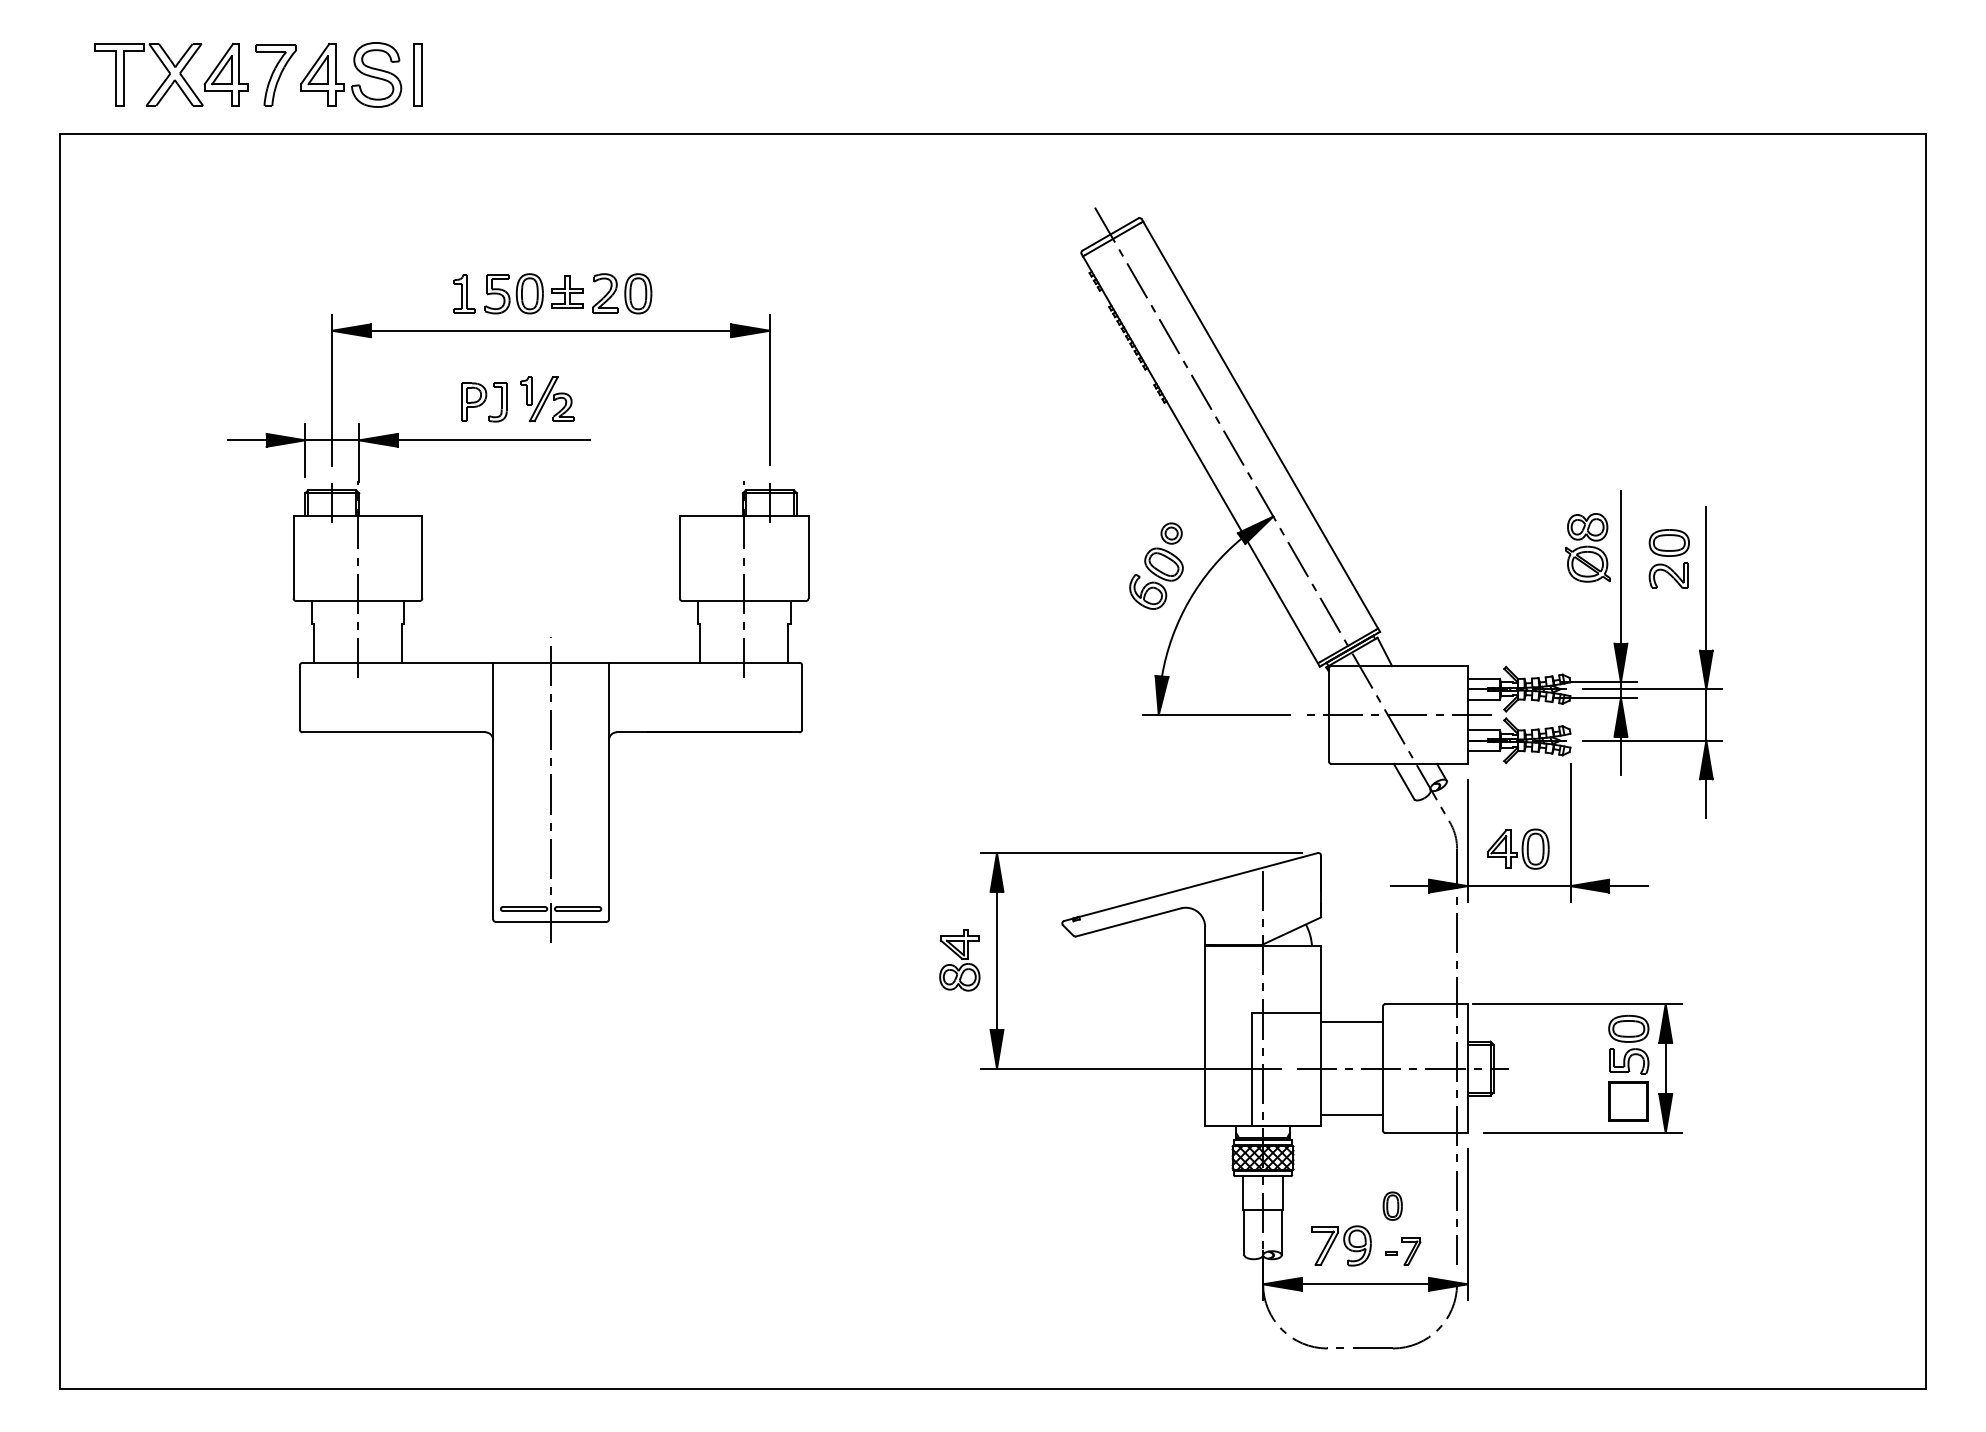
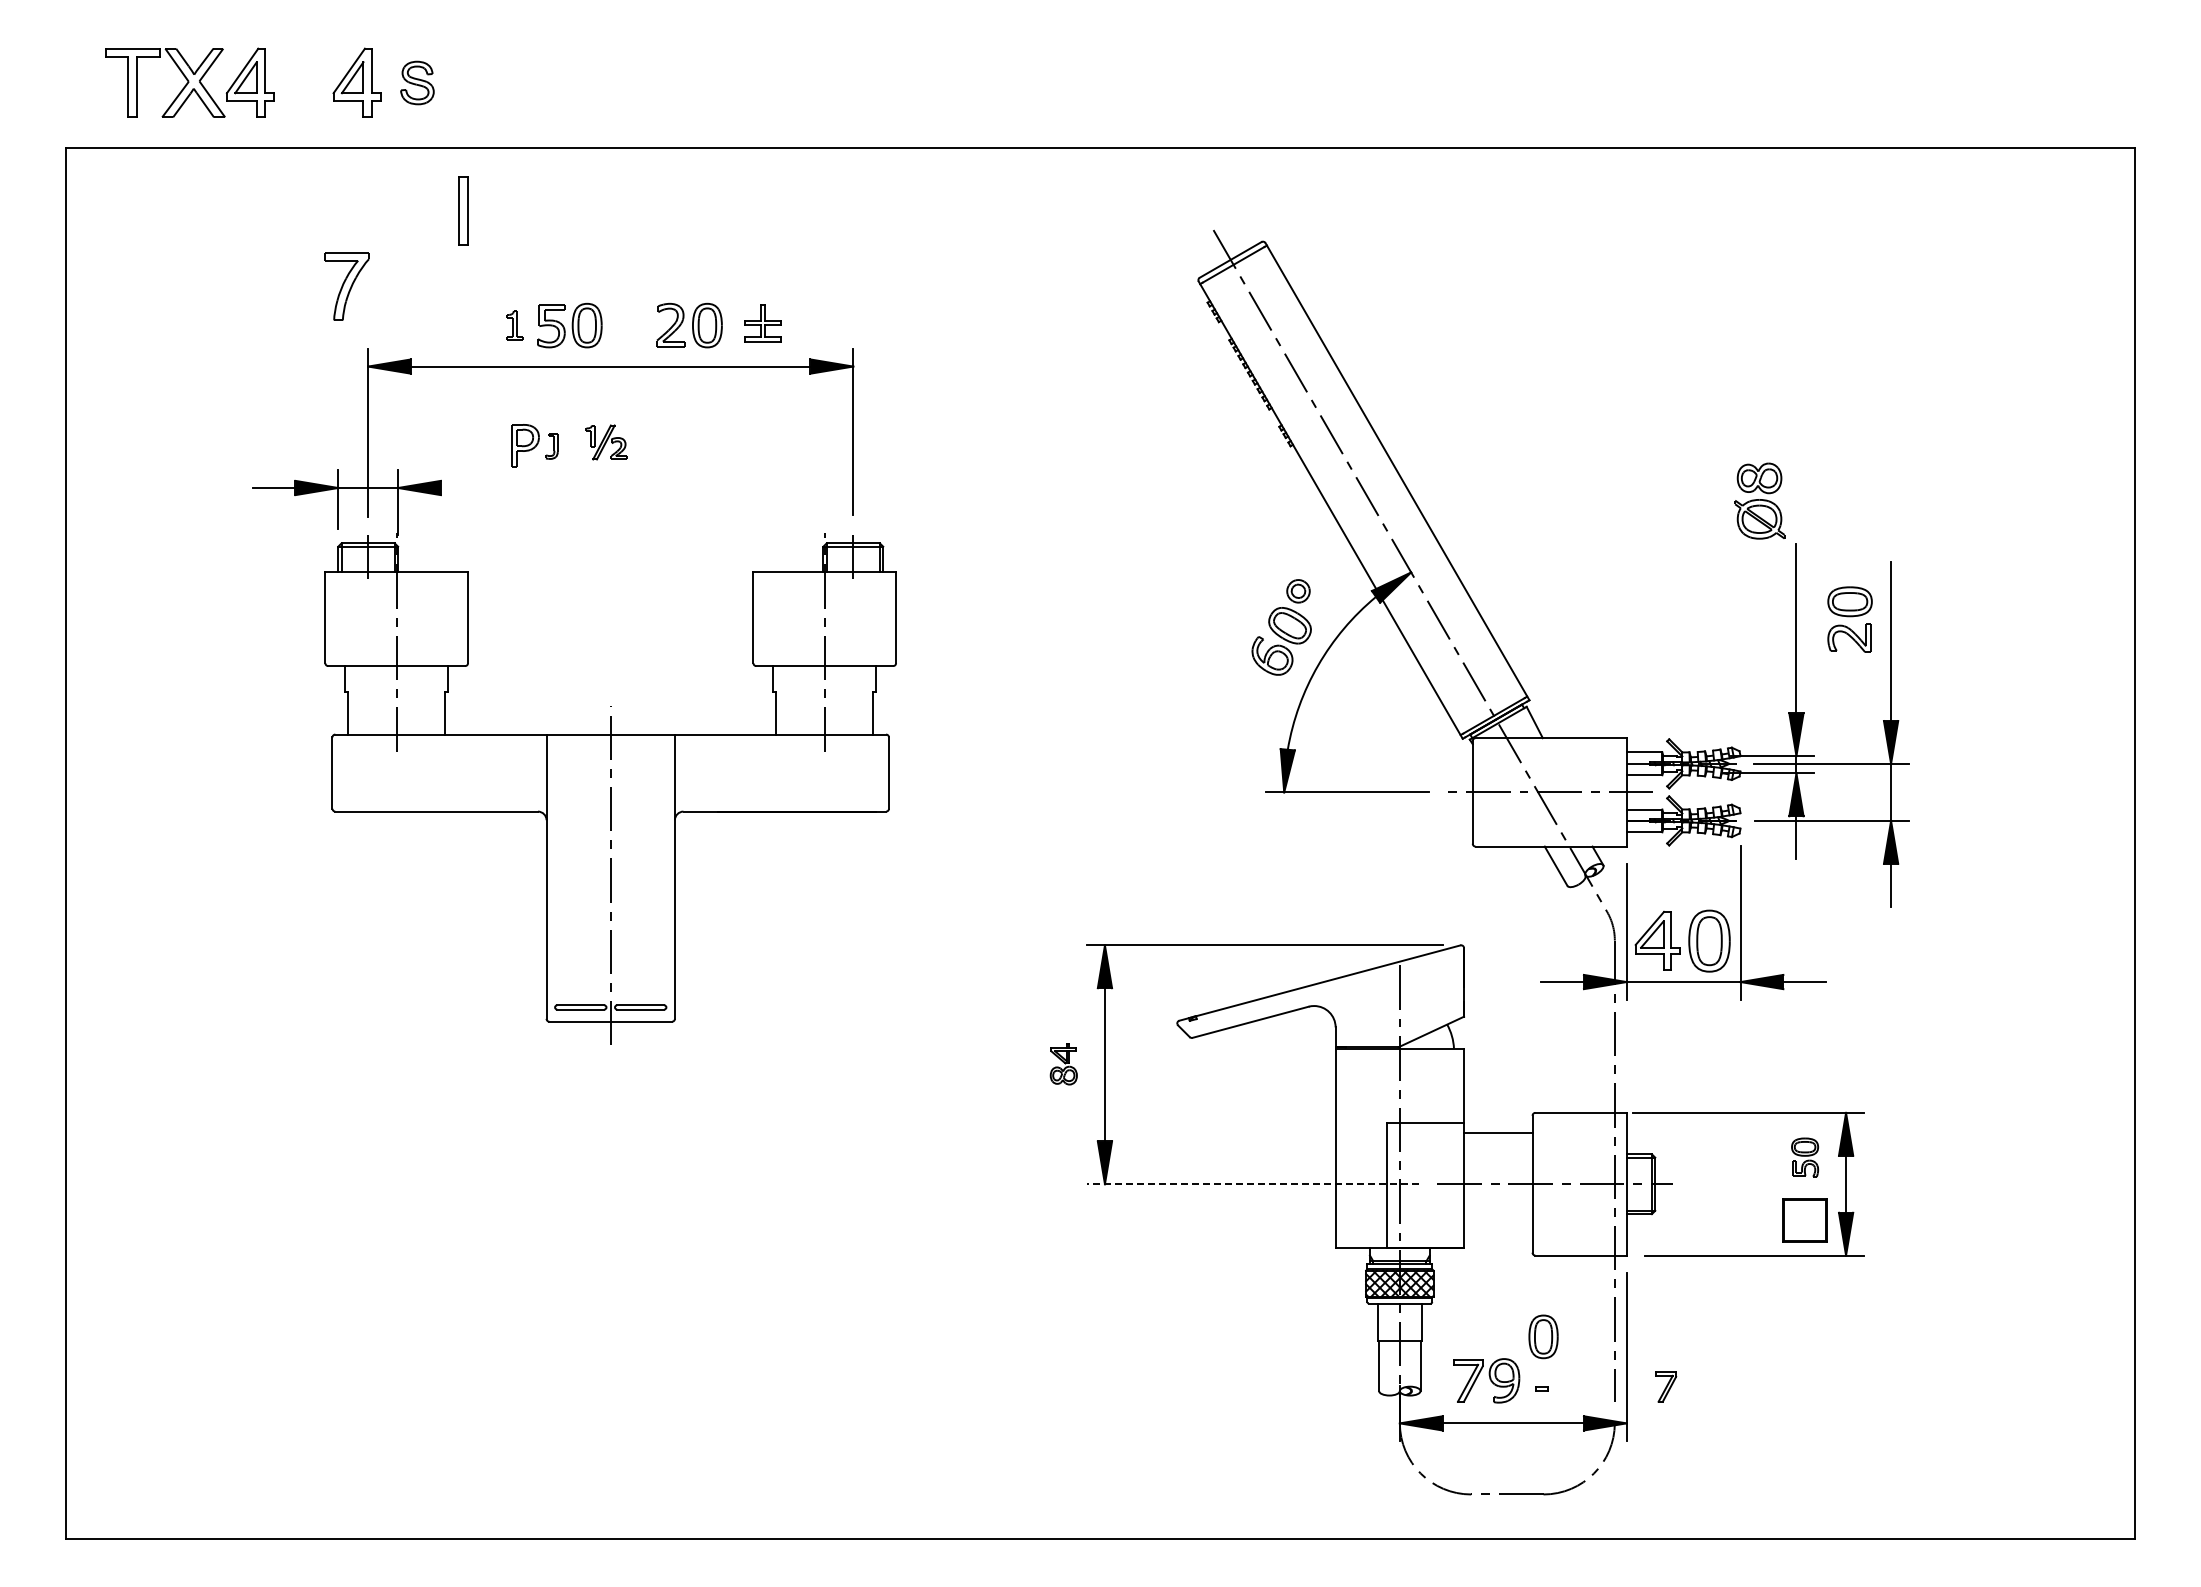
part: (376, 74) -> (417, 82), size x0.6
part: (418, 74) -> (463, 210), moved
part: (275, 75) -> (346, 286), moved
part: (567, 291) -> (762, 323), moved
part: (464, 293) -> (514, 325), size x0.7
part: (547, 399) -> (606, 442), size x0.7
part: (497, 402) -> (551, 446), size x0.6
line: (494, 440) -> (547, 488), removed
part: (1587, 547) -> (1759, 500), moved
part: (1518, 848) -> (1682, 940), size x1.4
part: (959, 960) -> (1063, 1064), size x0.6
part: (1628, 1044) -> (1804, 1157), size x0.6
line: (1130, 1068) -> (1252, 1184), solid -> dashed
line: (1352, 1114) -> (1498, 1235), removed
part: (1392, 1205) -> (1543, 1336), size x1.4
part: (1411, 1251) -> (1666, 1386), moved

